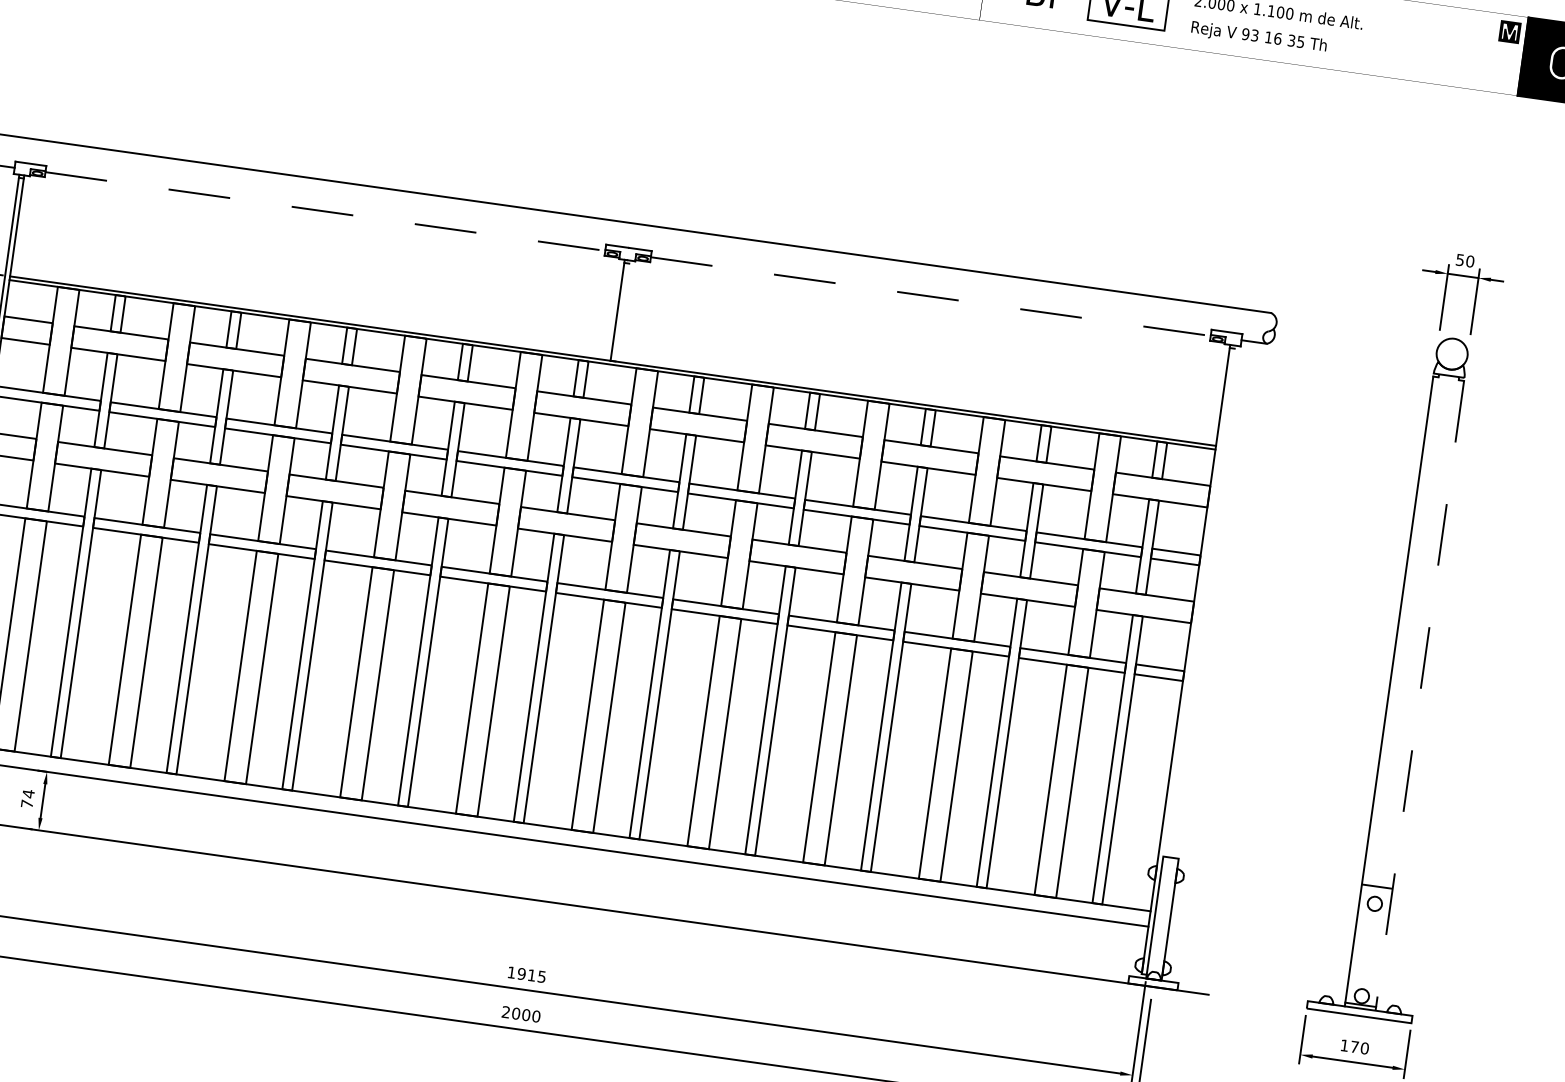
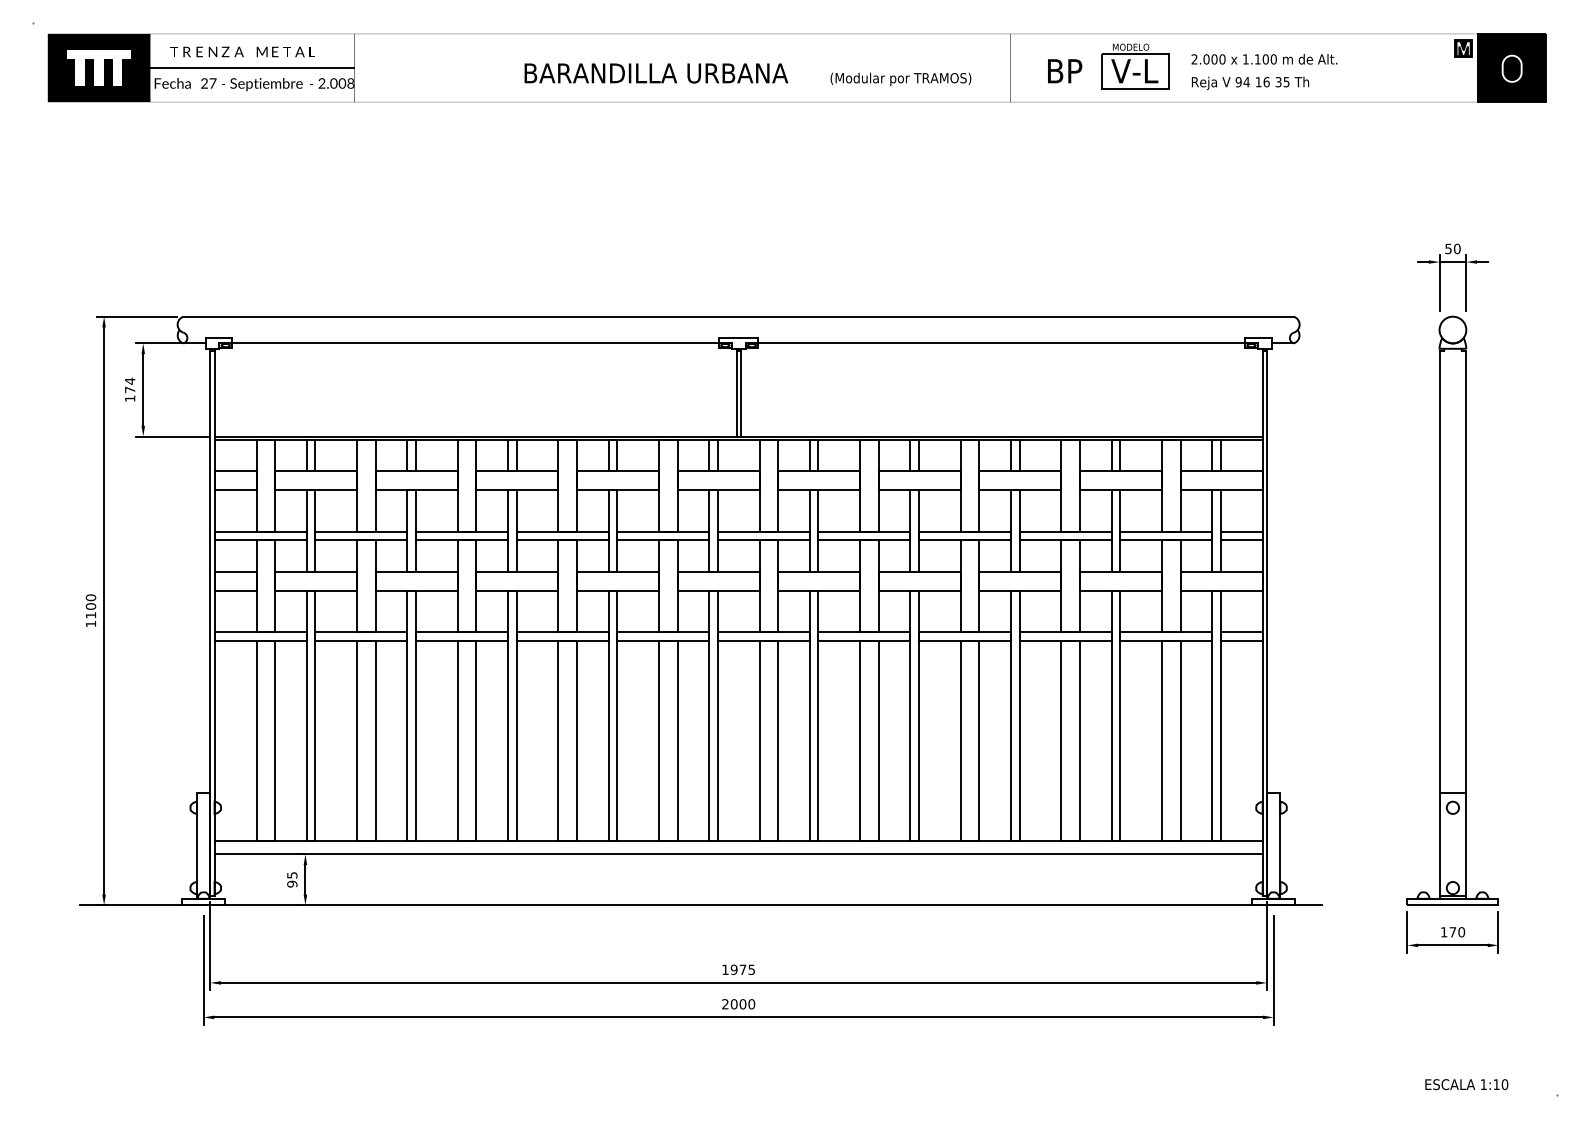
text: (1254, 35) -> (1246, 82), 93 -> 94
line: (326, 211) -> (476, 343), dashed -> solid
line: (931, 296) -> (1002, 343), dashed -> solid
line: (622, 310) -> (740, 392), added
line: (1190, 659) -> (1266, 621), added
line: (1419, 696) -> (1466, 625), dashed -> solid
text: (28, 798) -> (292, 879), 74 -> 95
text: (531, 975) -> (742, 969), 1915 -> 1975

